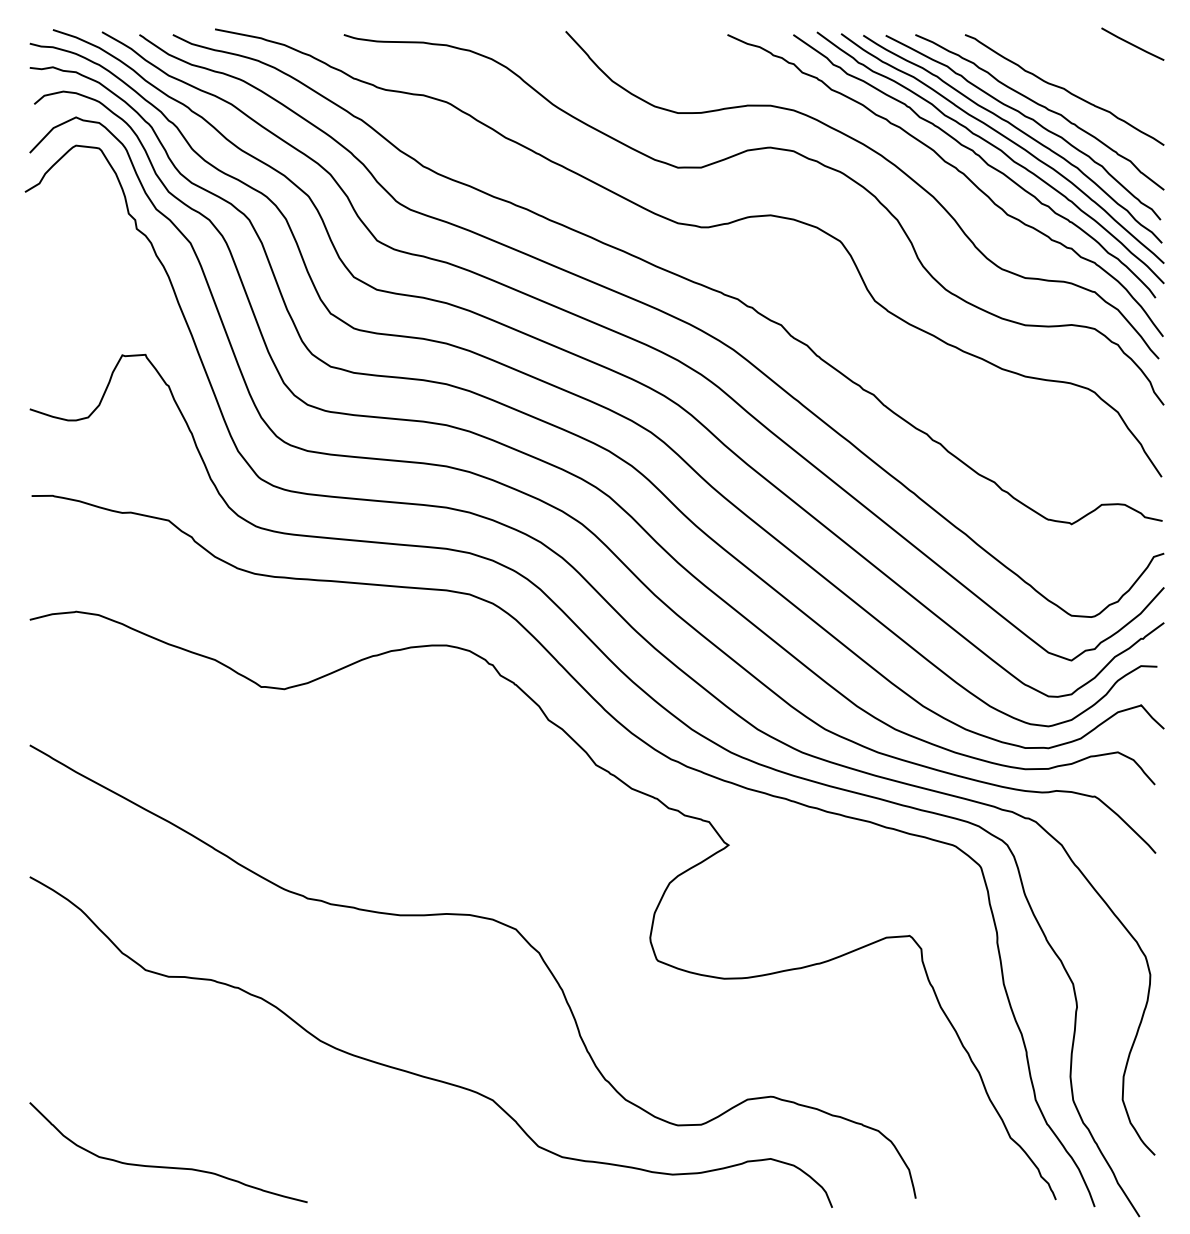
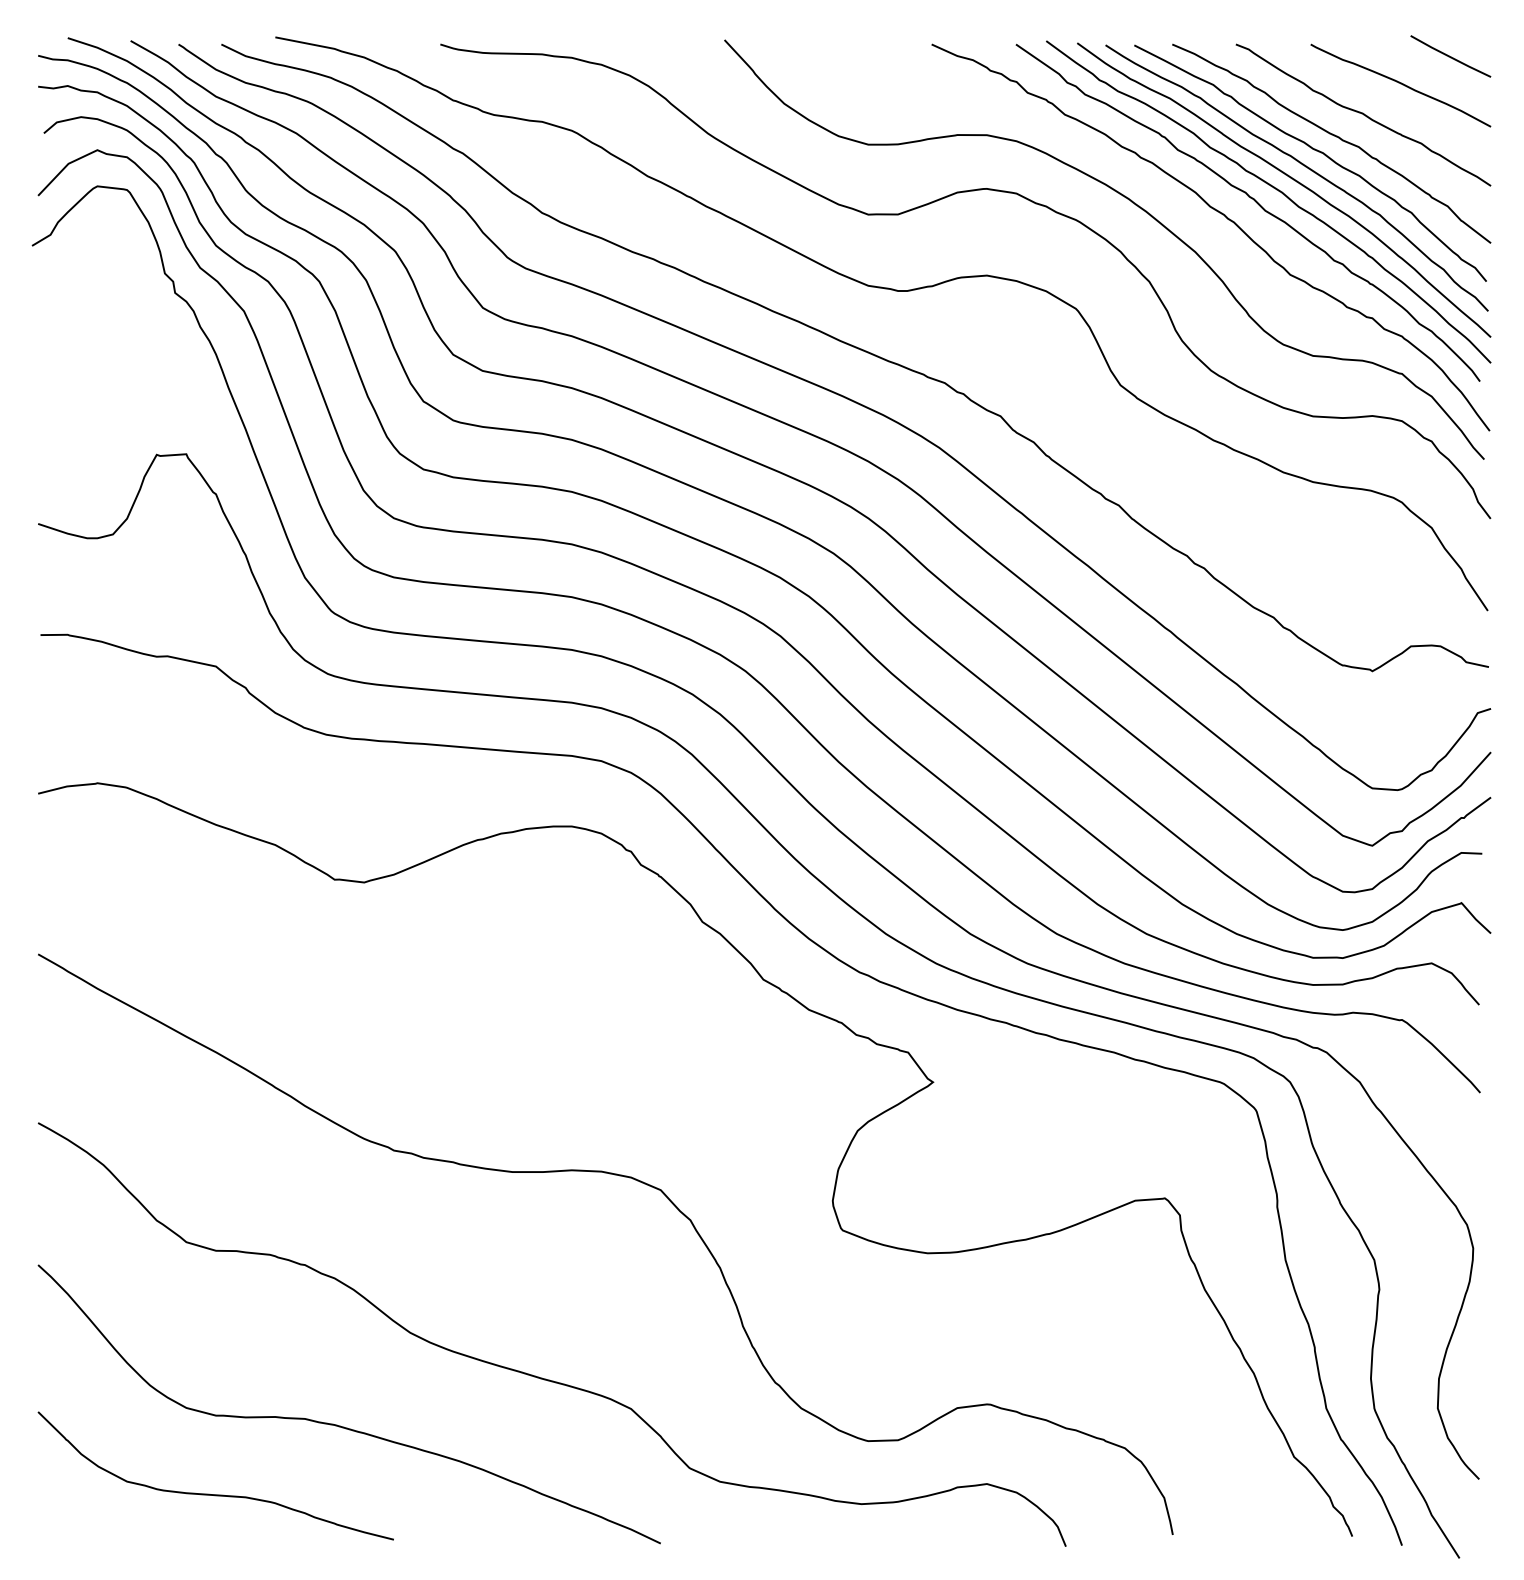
curve: (1093, 66) -> (1400, 84), added
curve: (267, 1113) -> (342, 1425), added

